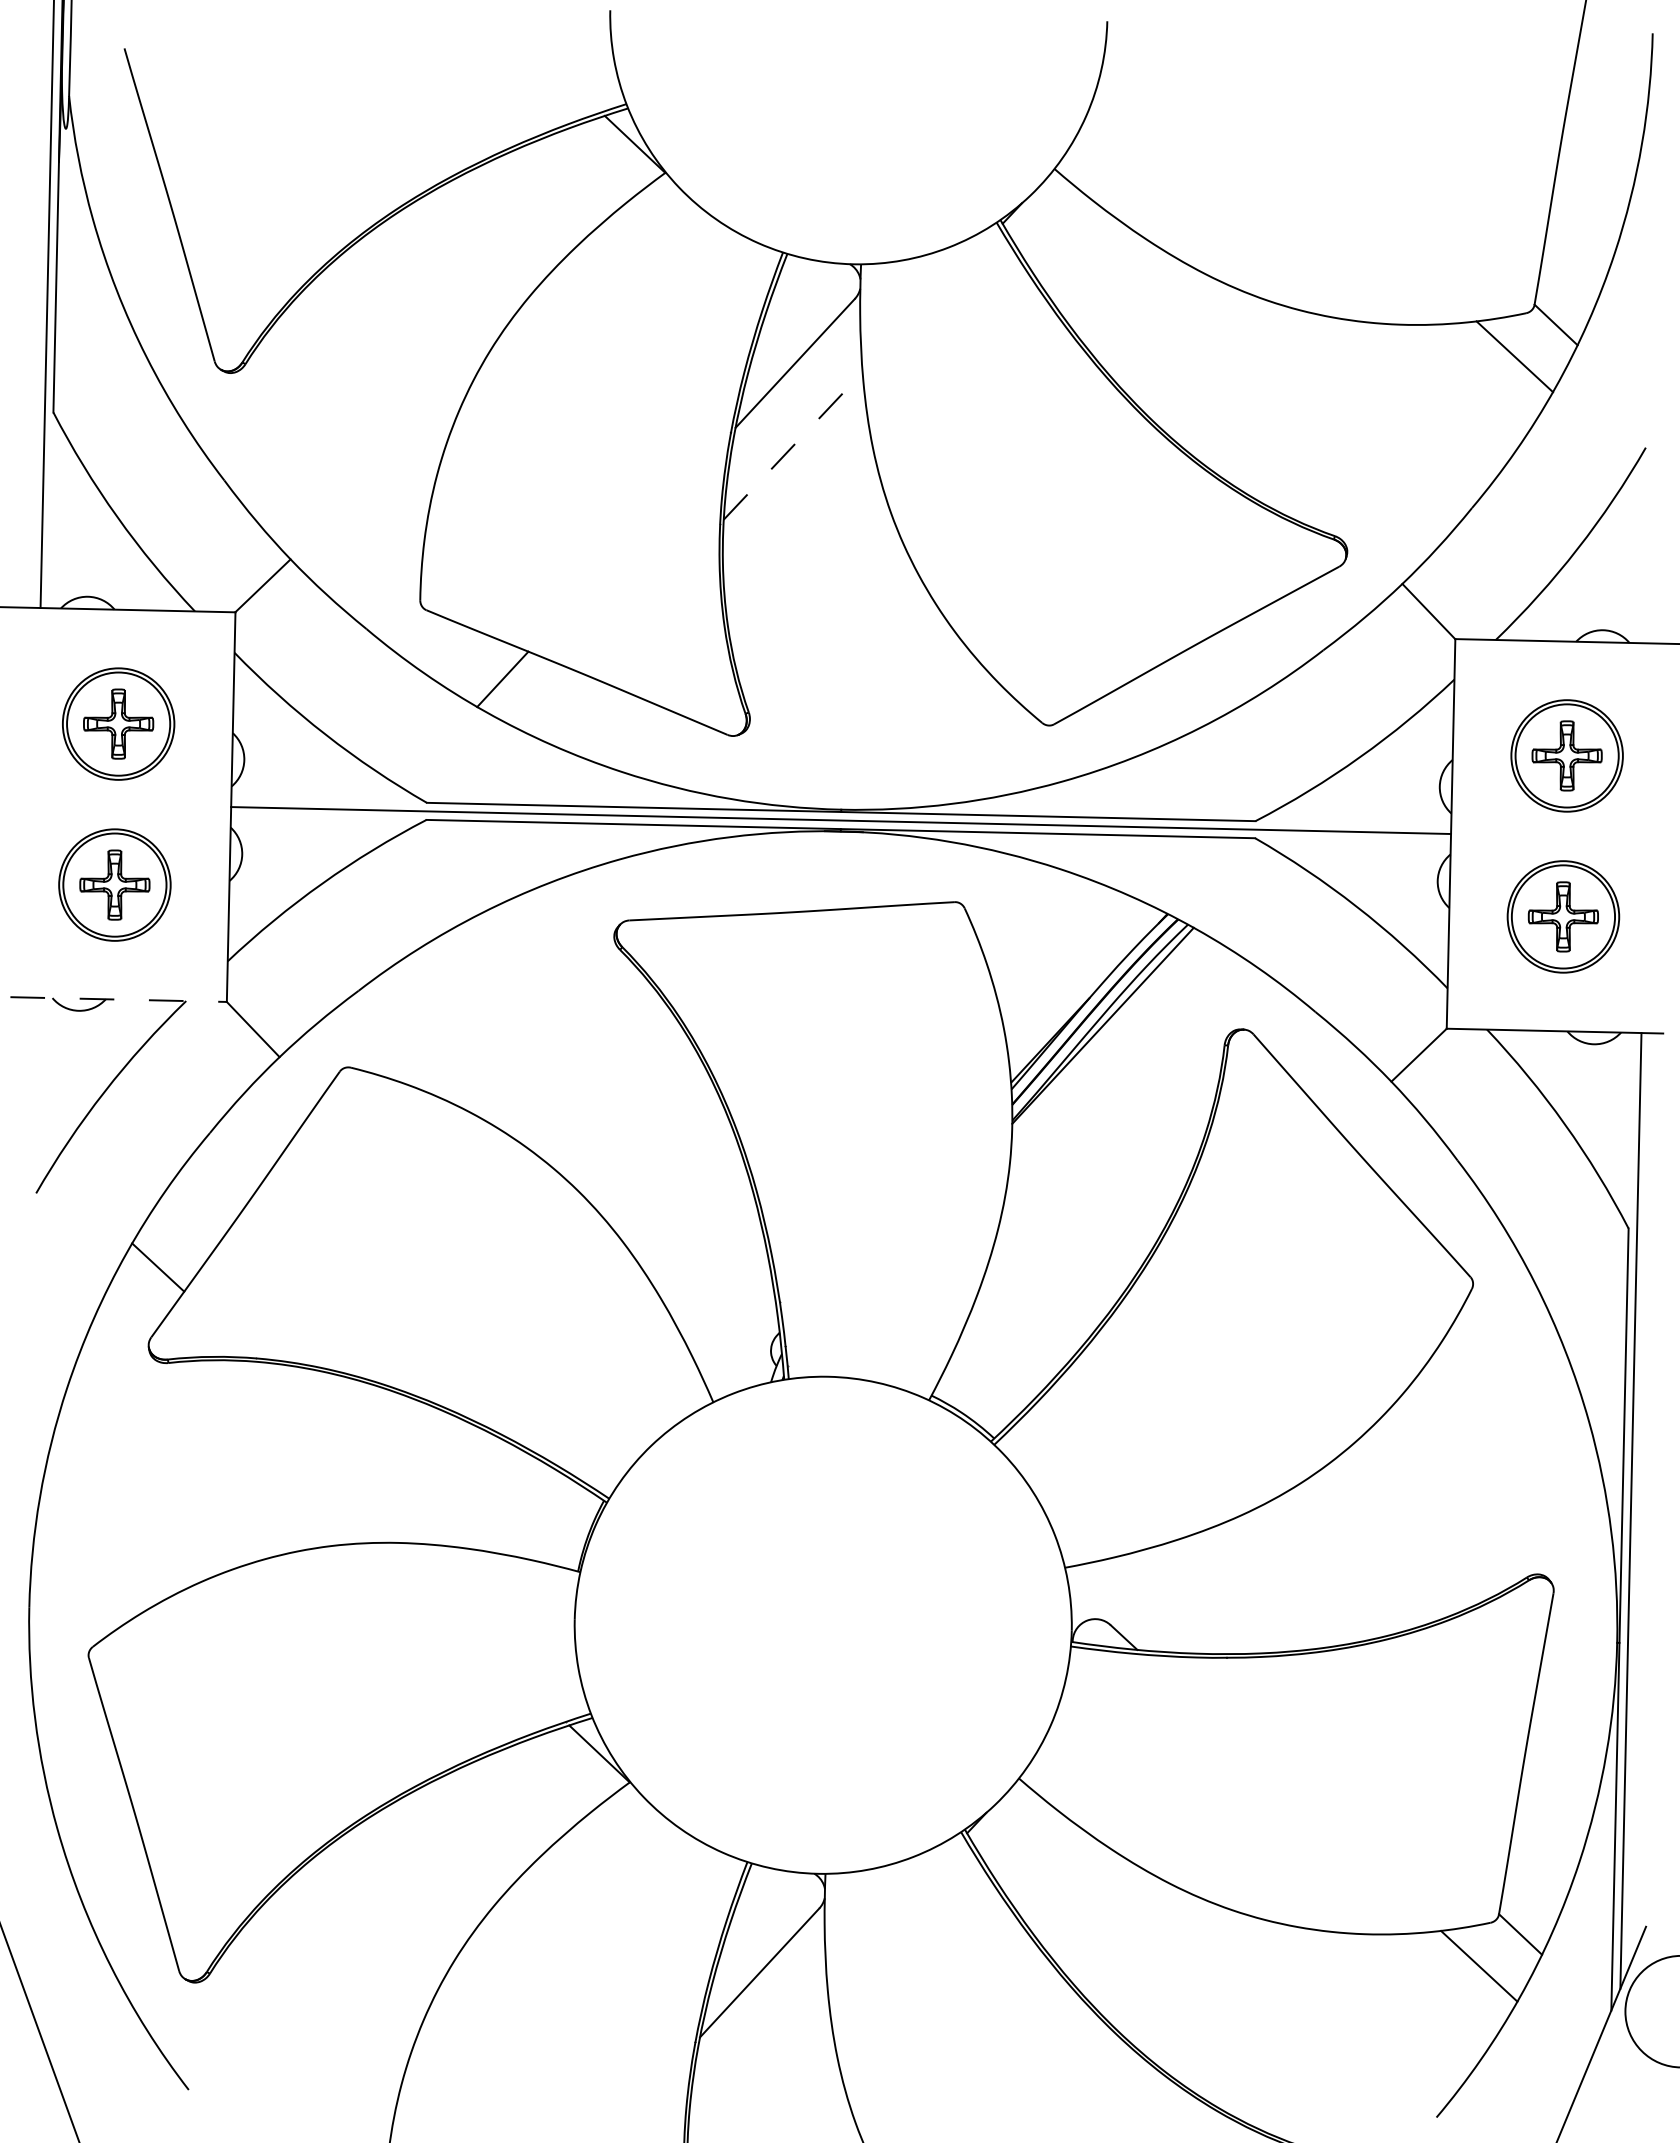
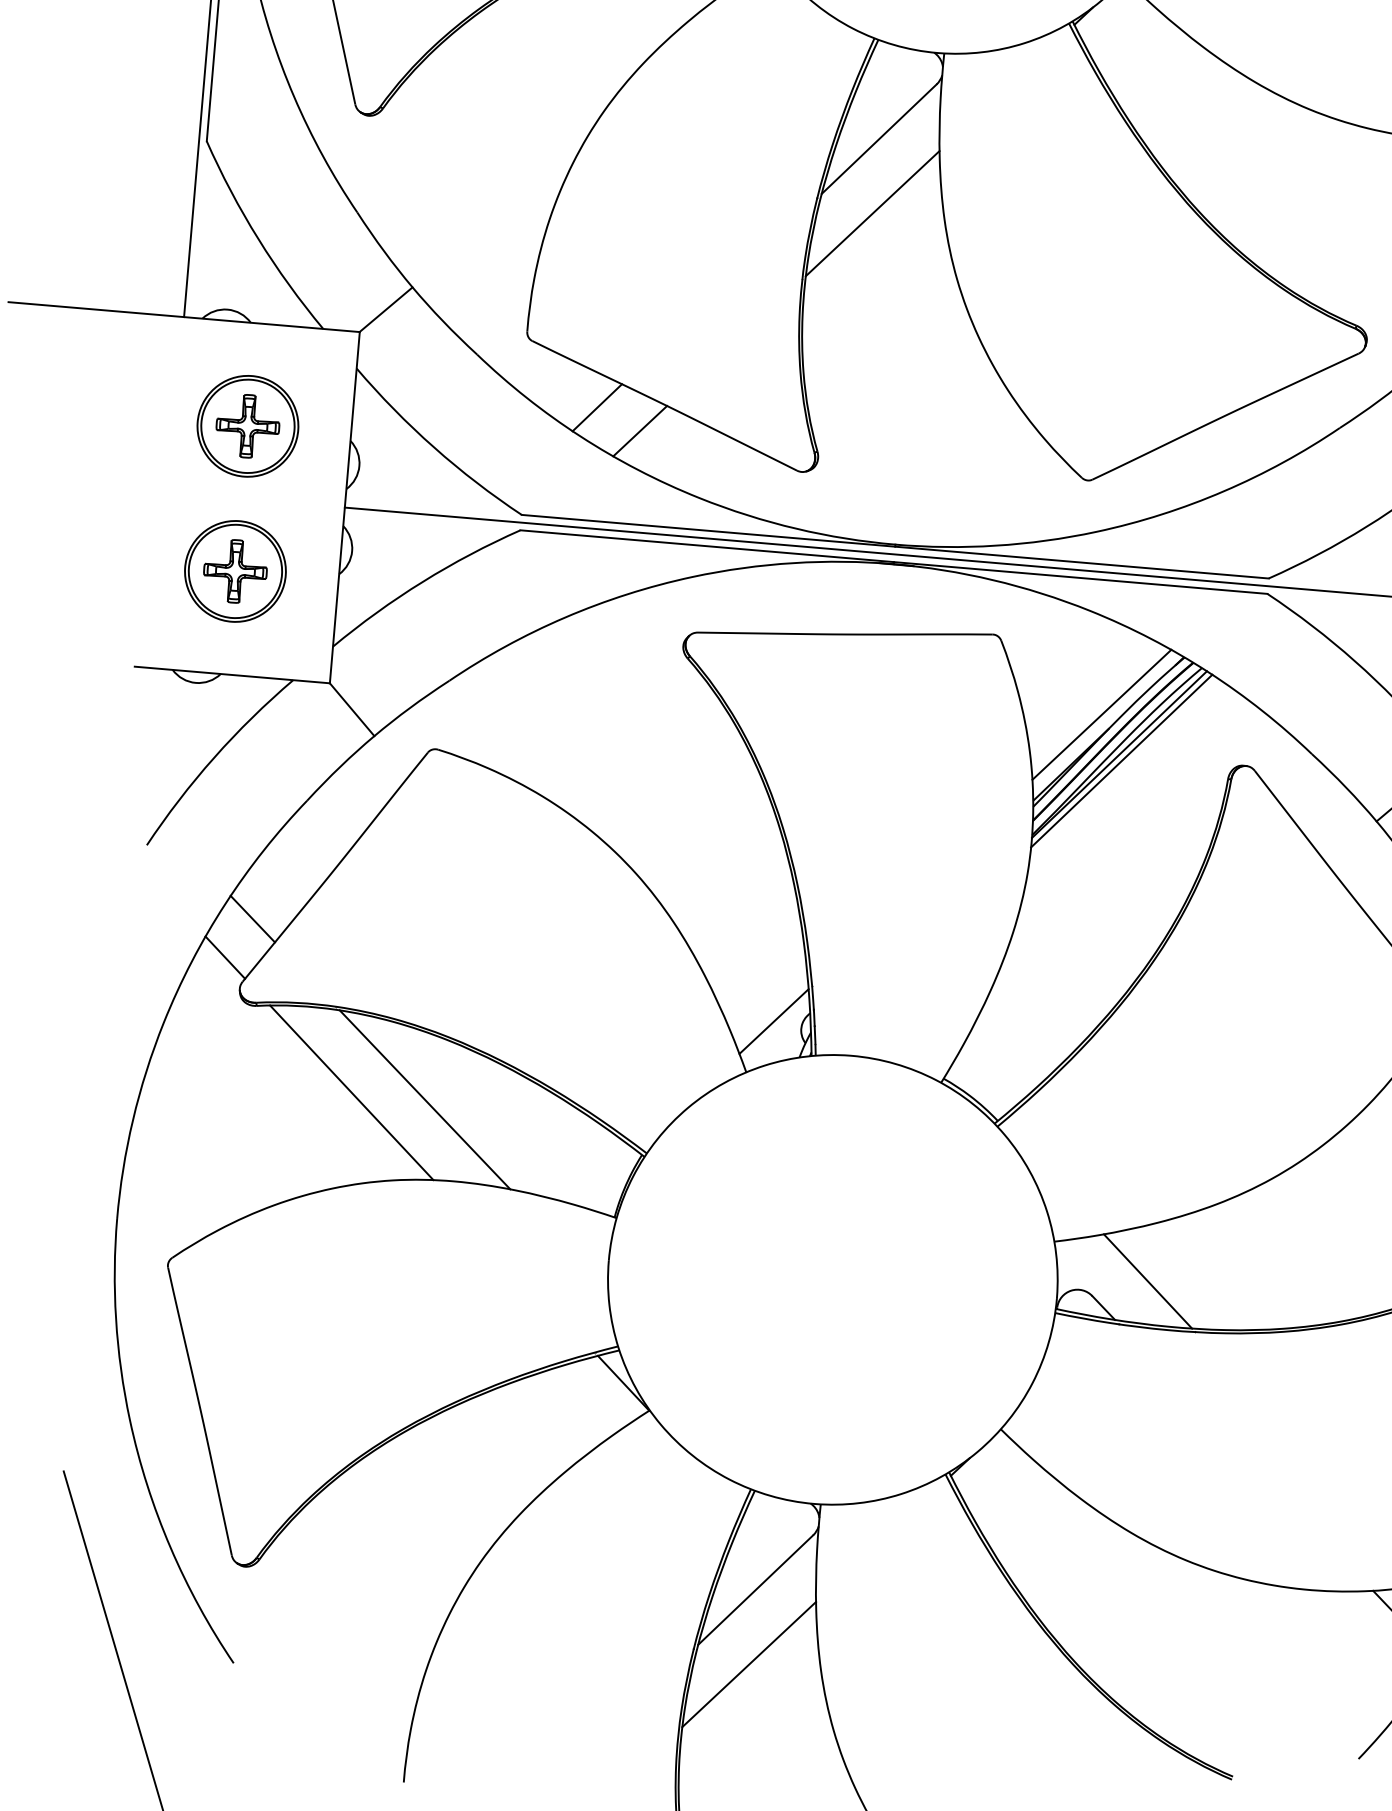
line: (793, 445) -> (873, 213), dashed -> solid
line: (551, 701) -> (640, 430), added
line: (1080, 982) -> (1101, 714), added
line: (119, 999) -> (233, 674), dashed -> solid
line: (1106, 1032) -> (1122, 760), added
line: (130, 1311) -> (225, 957), added
line: (740, 1344) -> (774, 1021), added
line: (279, 1451) -> (351, 1092), added
line: (360, 1454) -> (424, 1099), added
line: (1171, 1605) -> (1148, 1281), added
line: (757, 2055) -> (749, 1664), added

